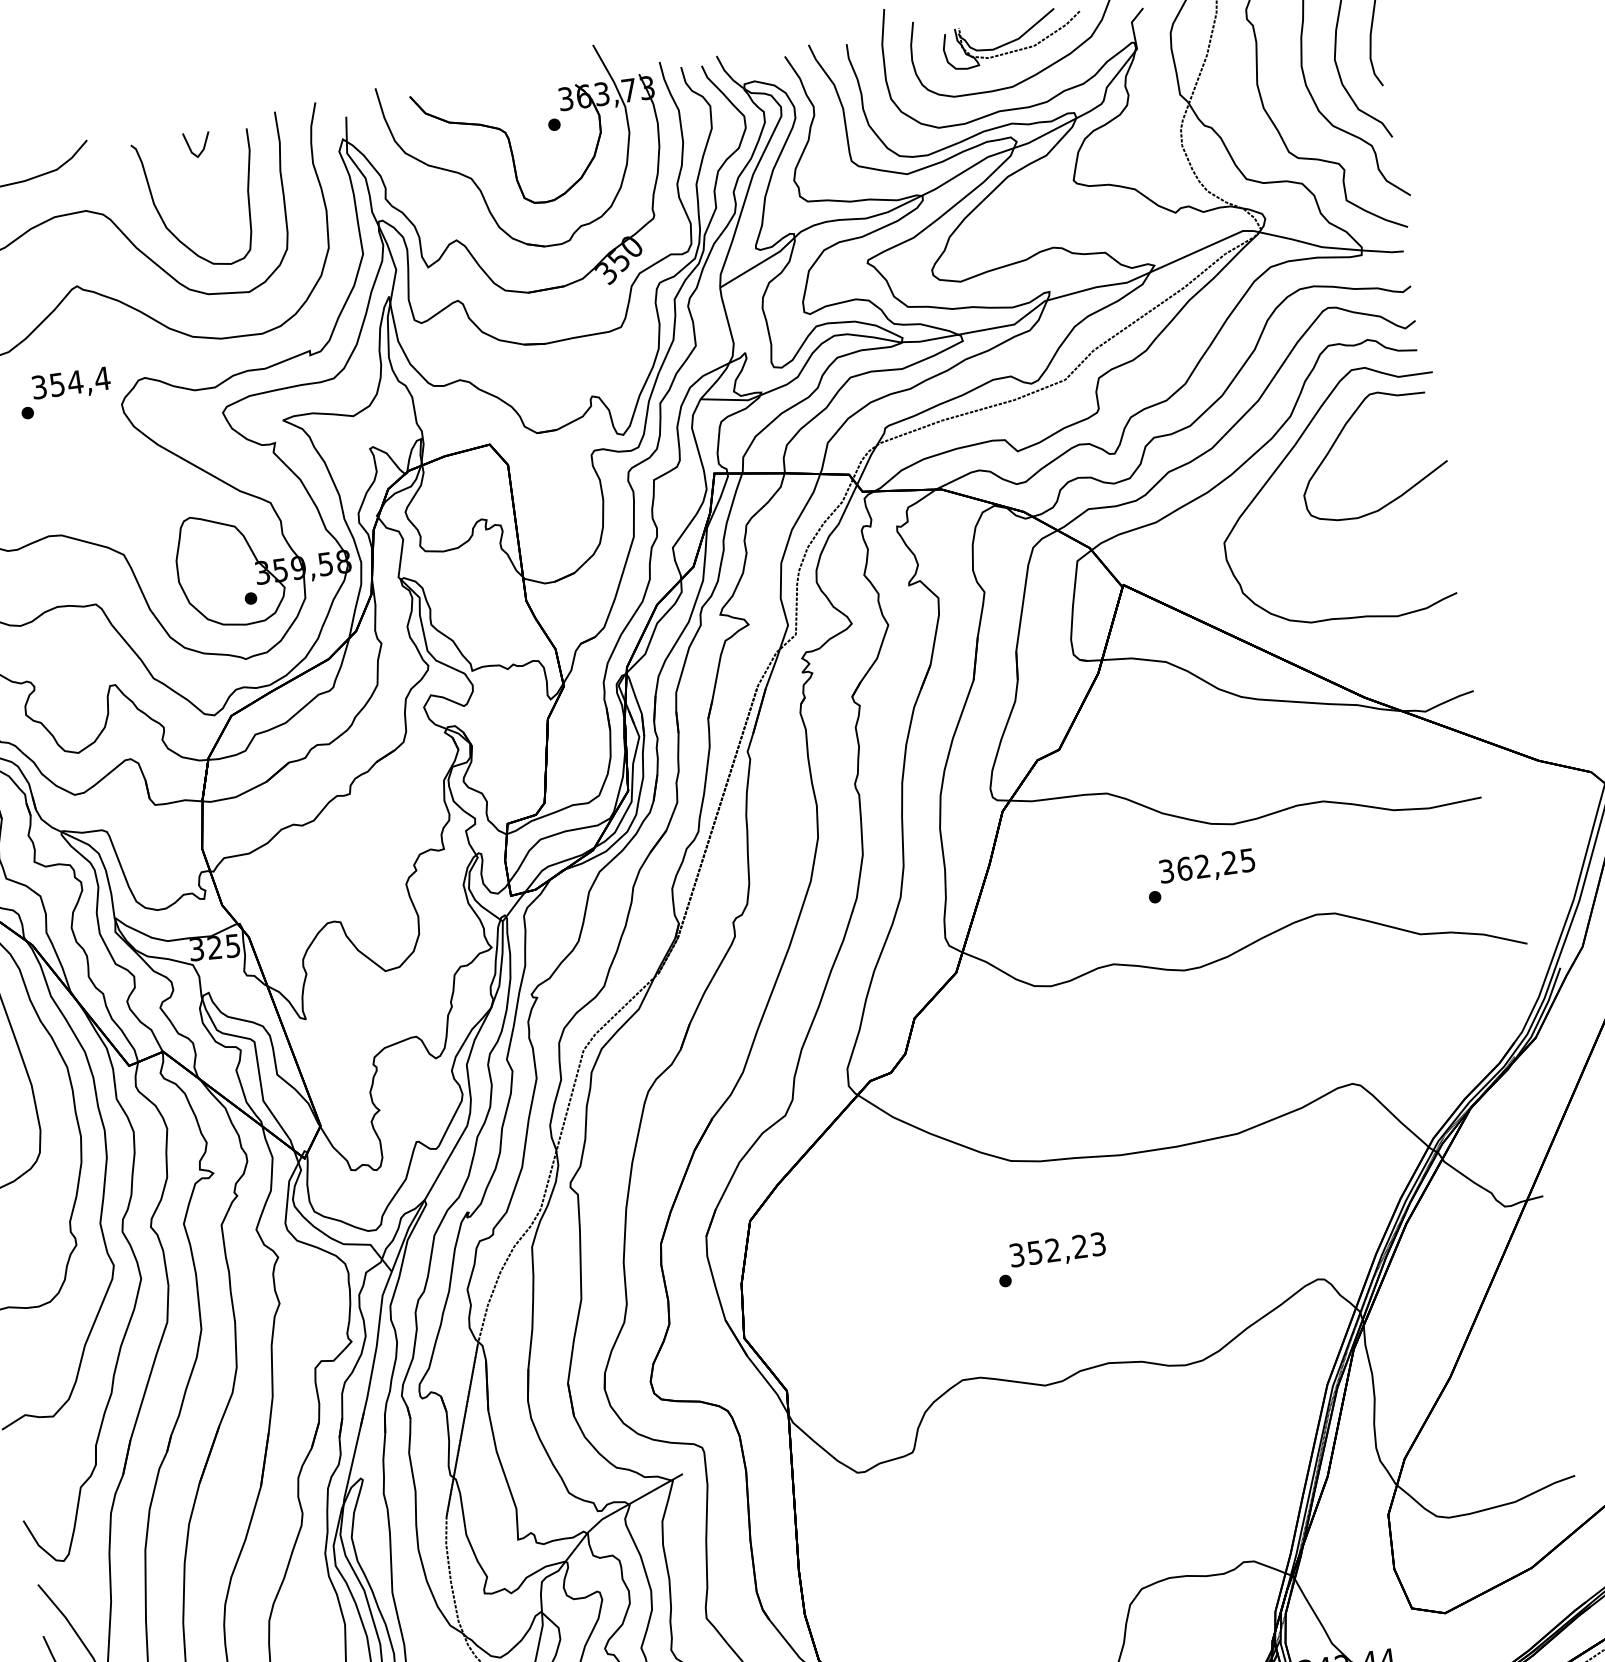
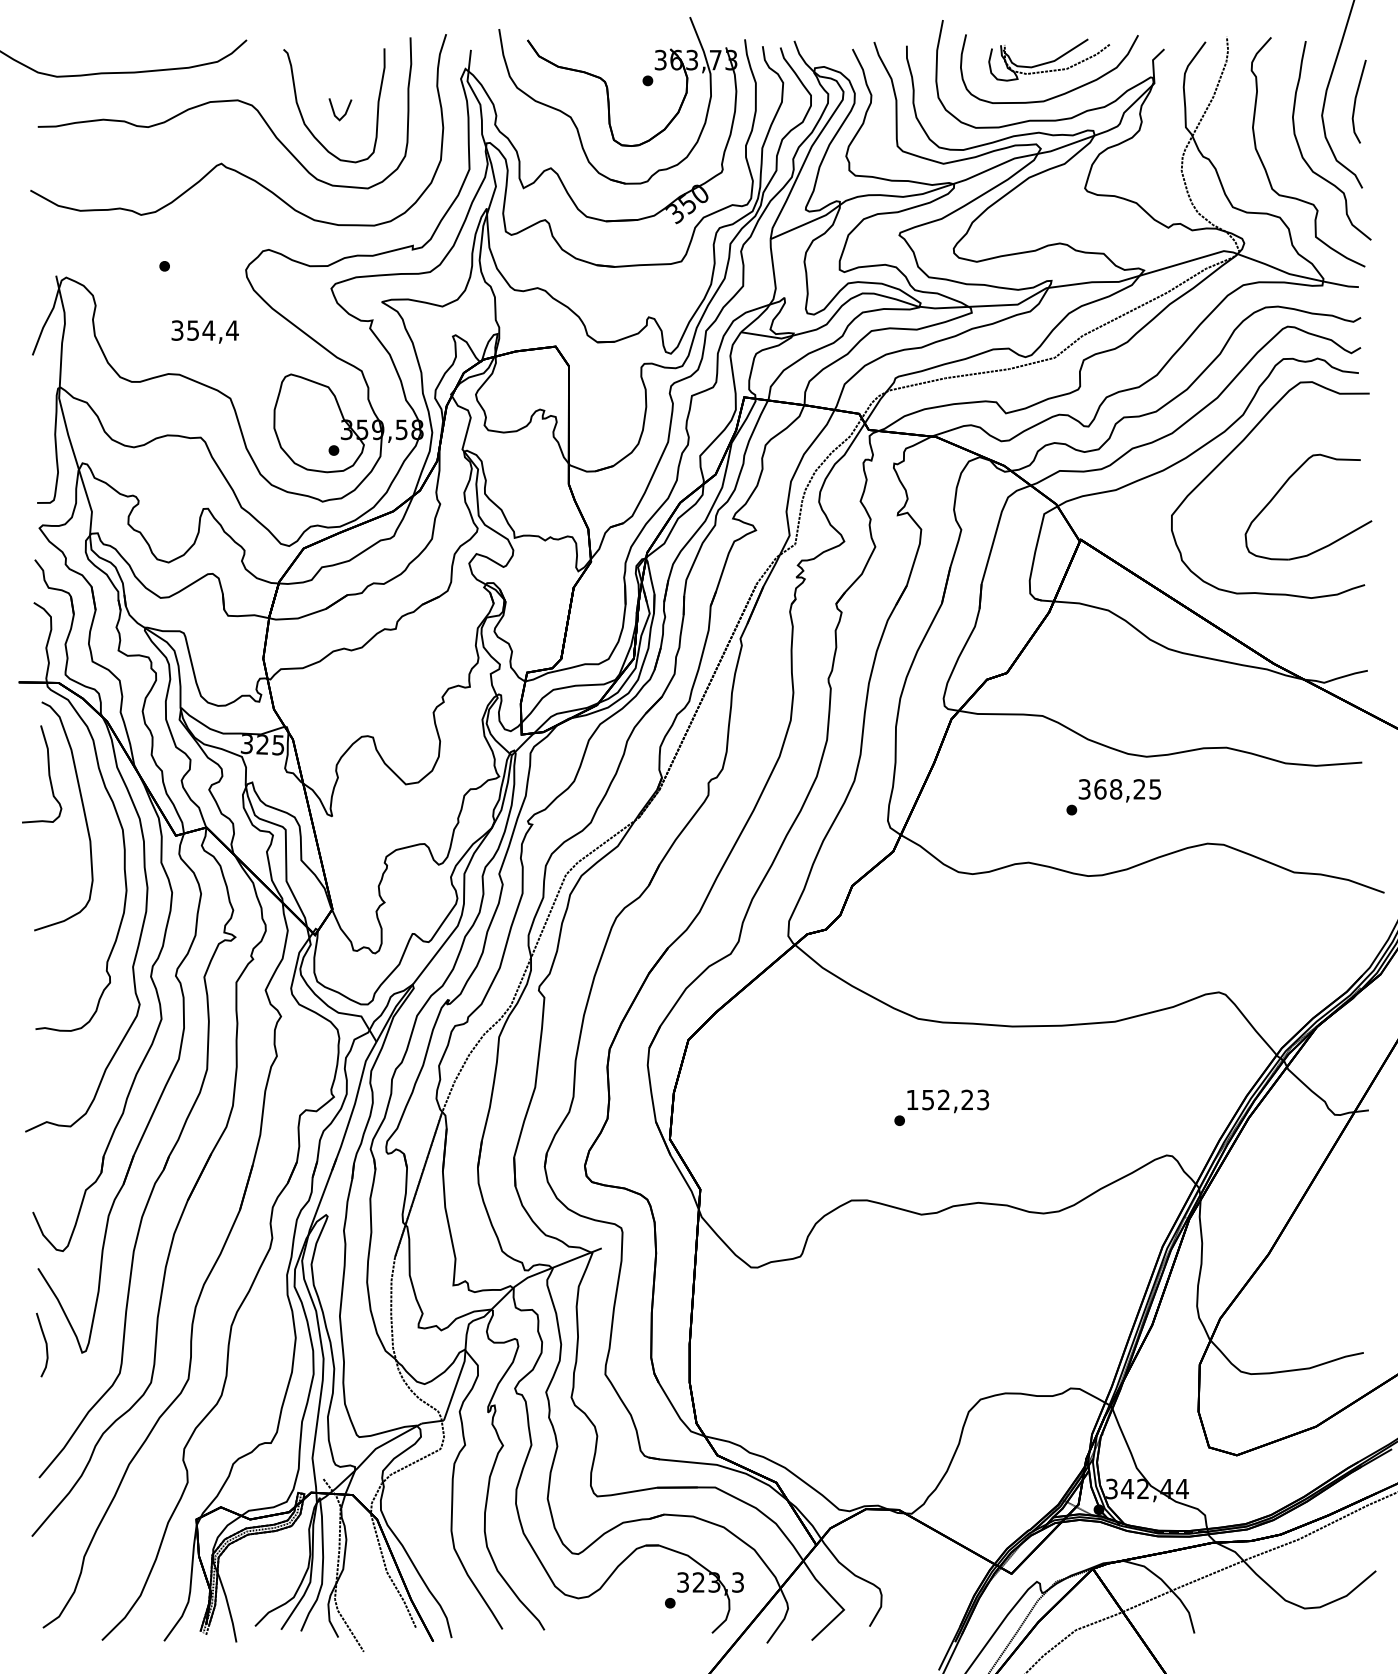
line: (203, 146) -> (345, 111), moved
text: (70, 384) -> (204, 331), moved
part: (1339, 437) -> (1282, 488), moved
text: (1203, 866) -> (1116, 789), 362,25 -> 368,25
text: (1016, 1254) -> (912, 1099), 352,23 -> 152,23

